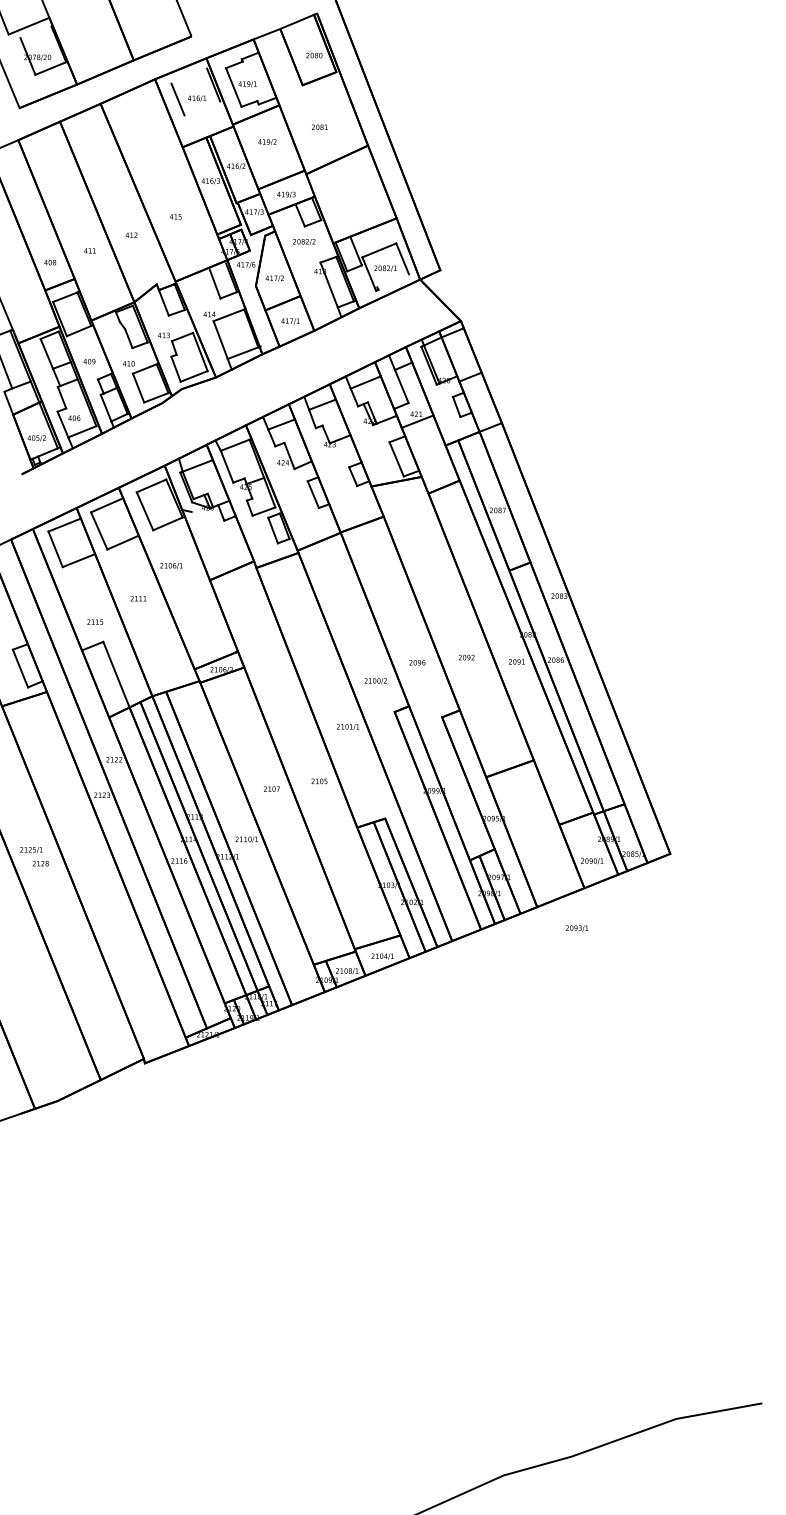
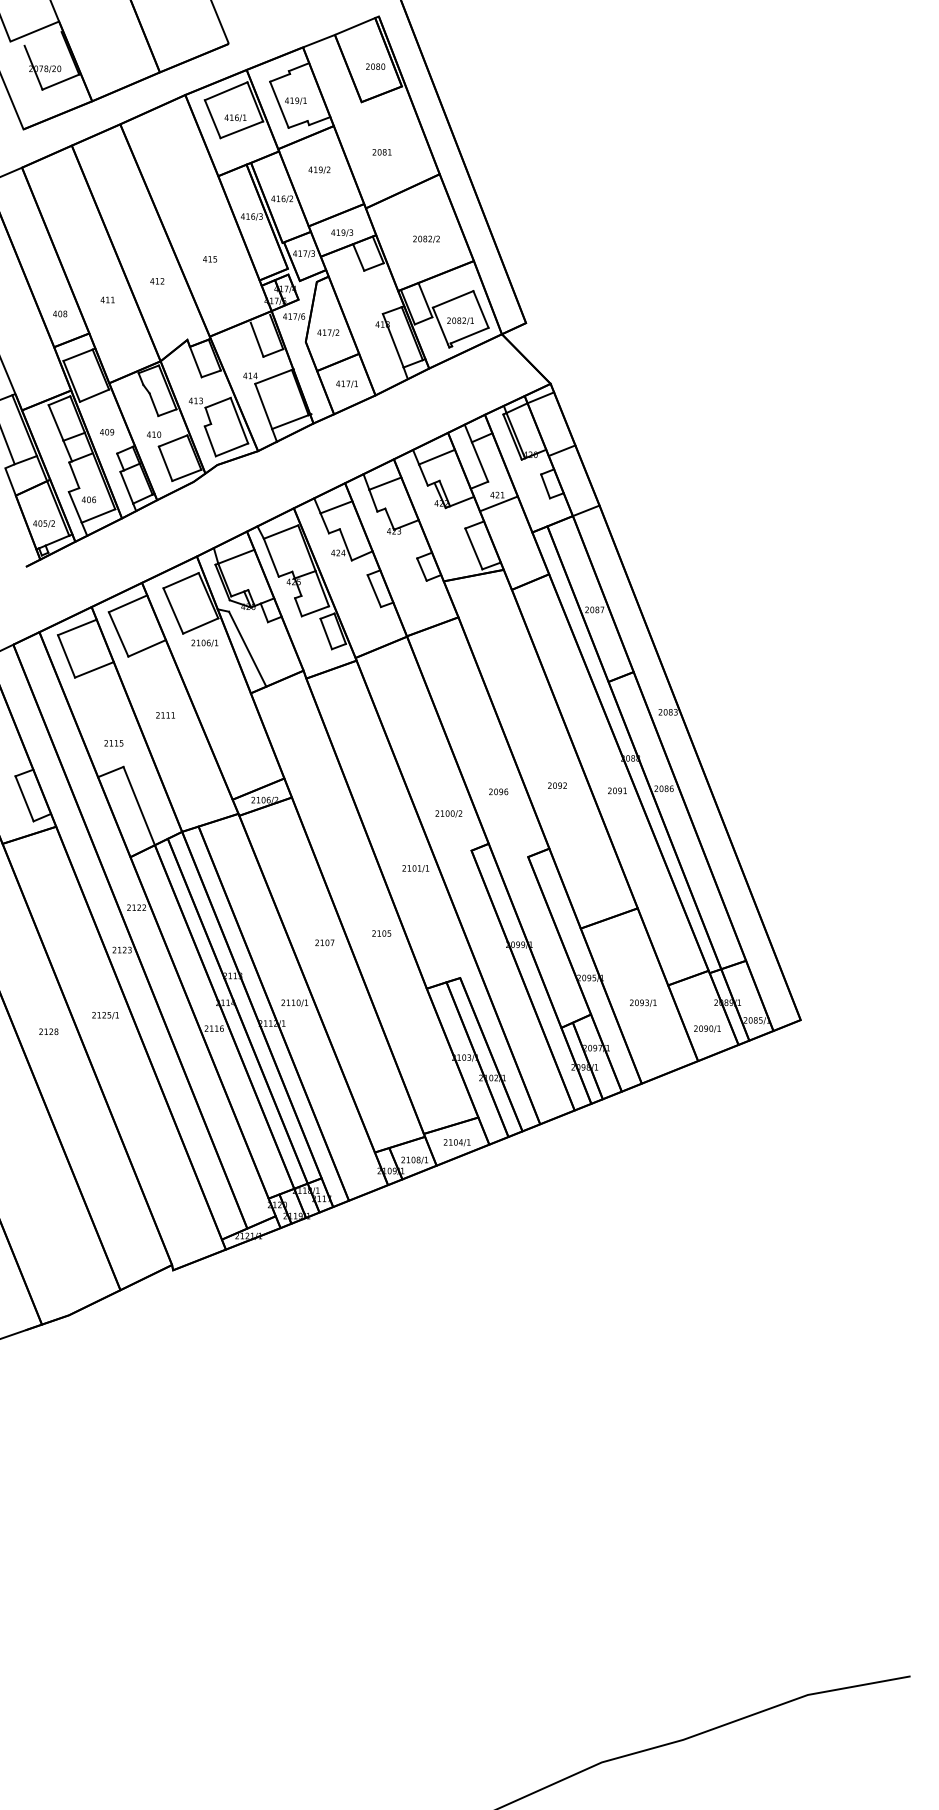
line: (188, 76) -> (225, 91), added
line: (202, 108) -> (241, 129), added
text: (304, 241) -> (426, 238), moved
line: (393, 280) -> (469, 335), added
line: (207, 542) -> (247, 648), added
text: (171, 565) -> (204, 642), moved
text: (31, 850) -> (105, 1015), moved
text: (577, 927) -> (643, 1002), moved

